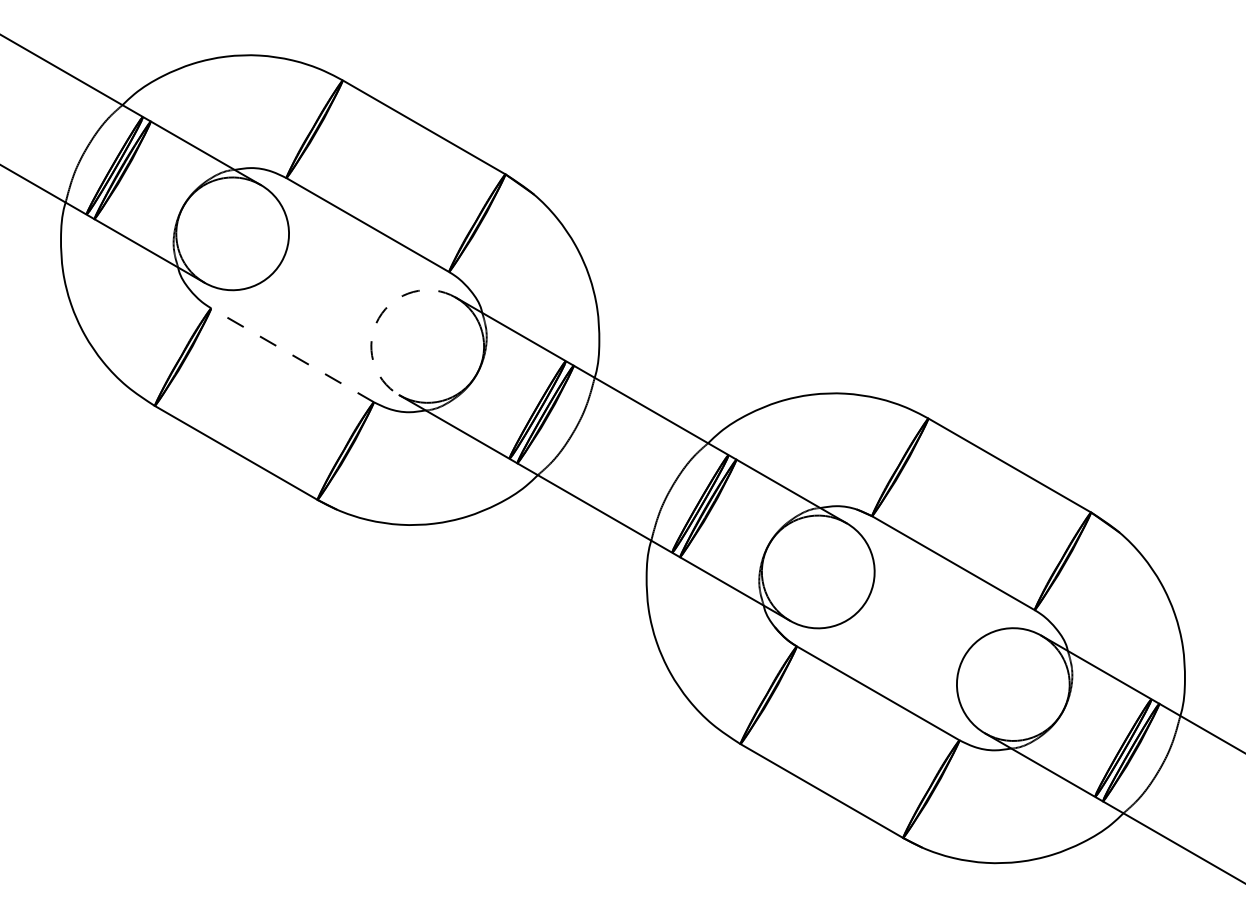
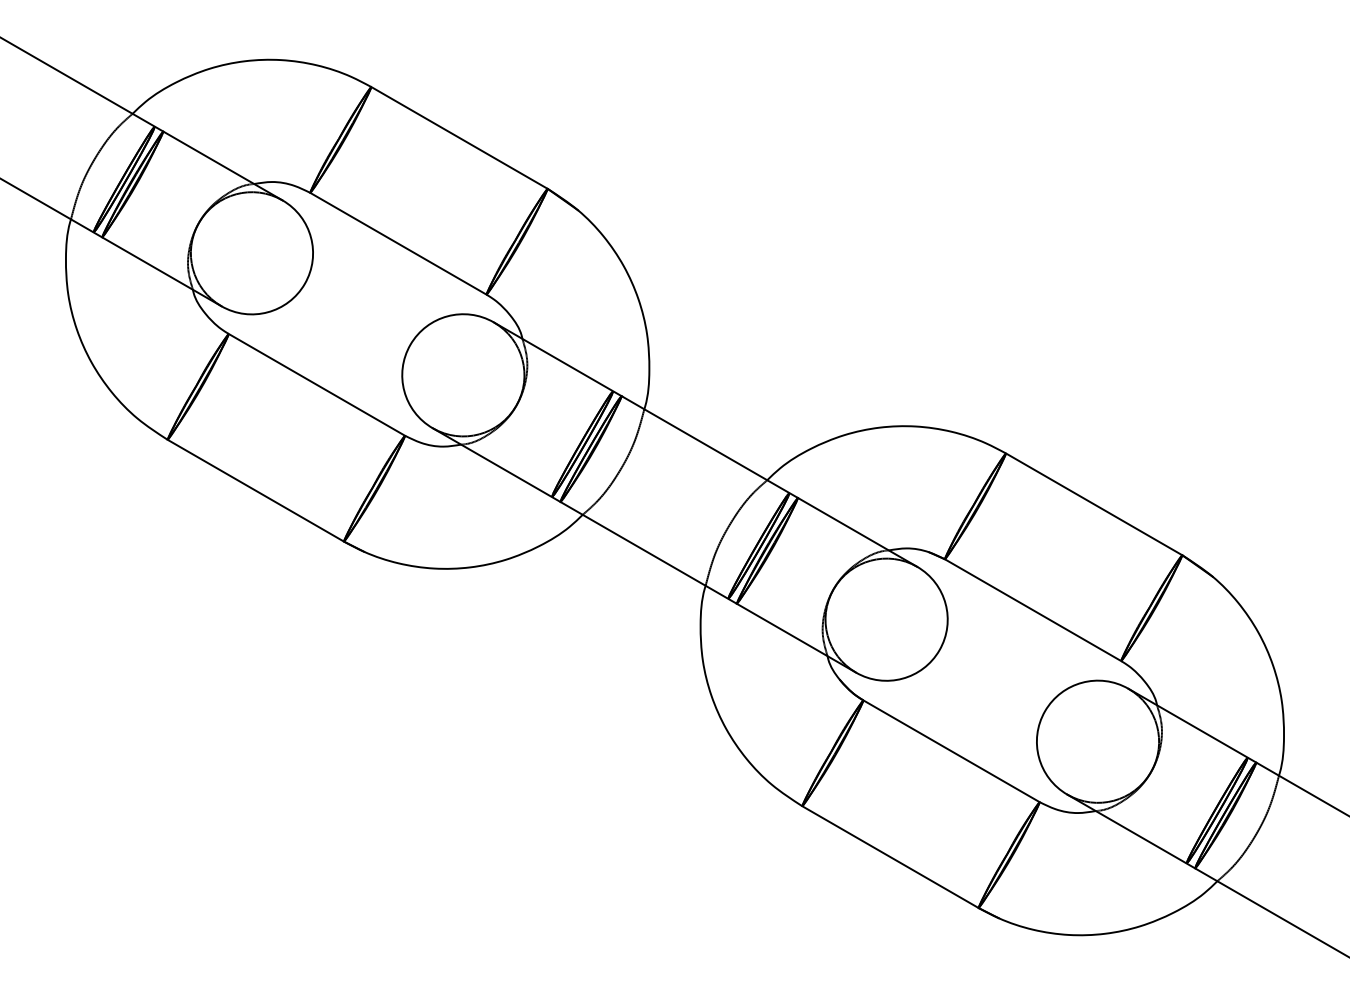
arc: (378, 318) -> (410, 345), dashed -> solid
line: (292, 355) -> (316, 385), dashed -> solid

